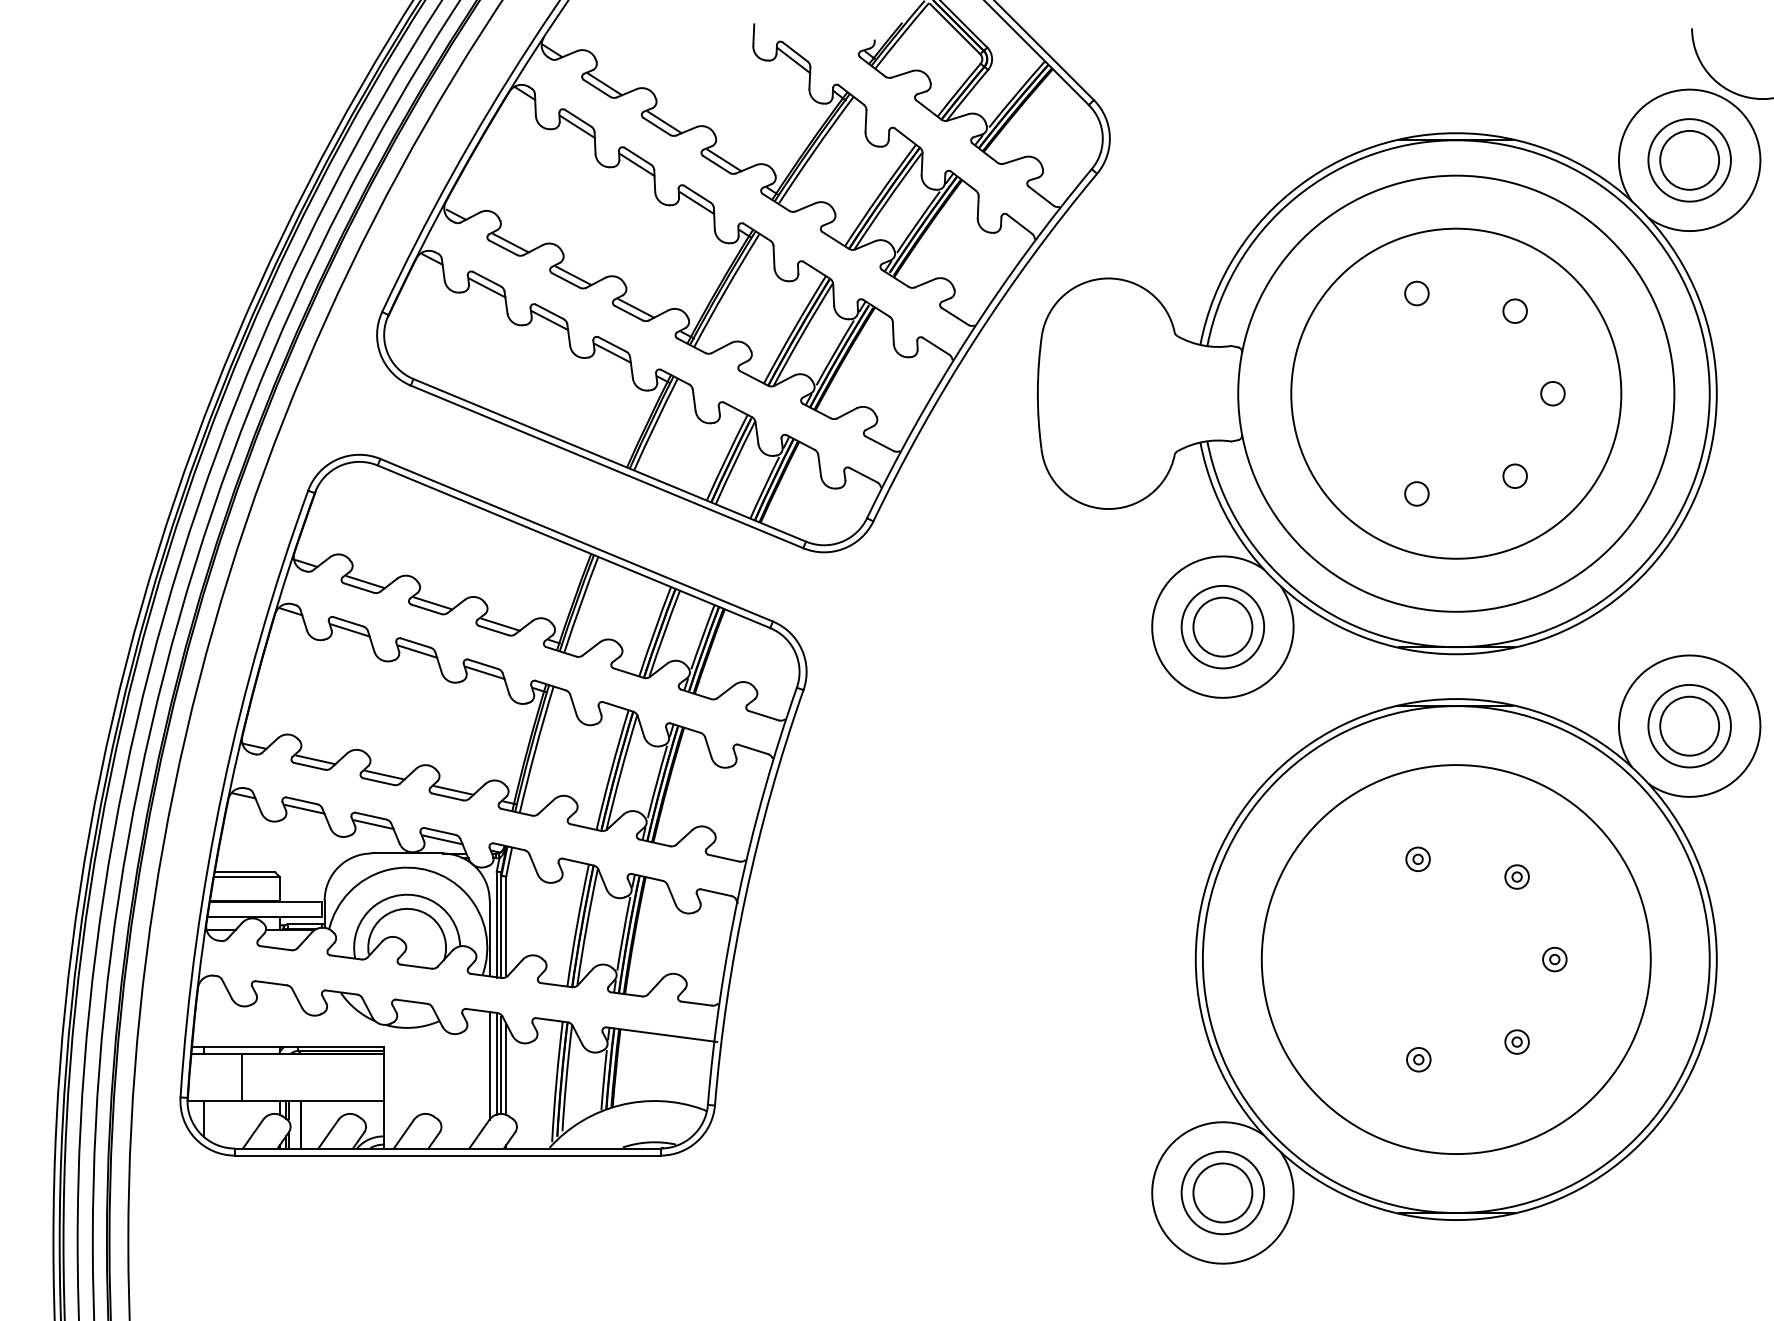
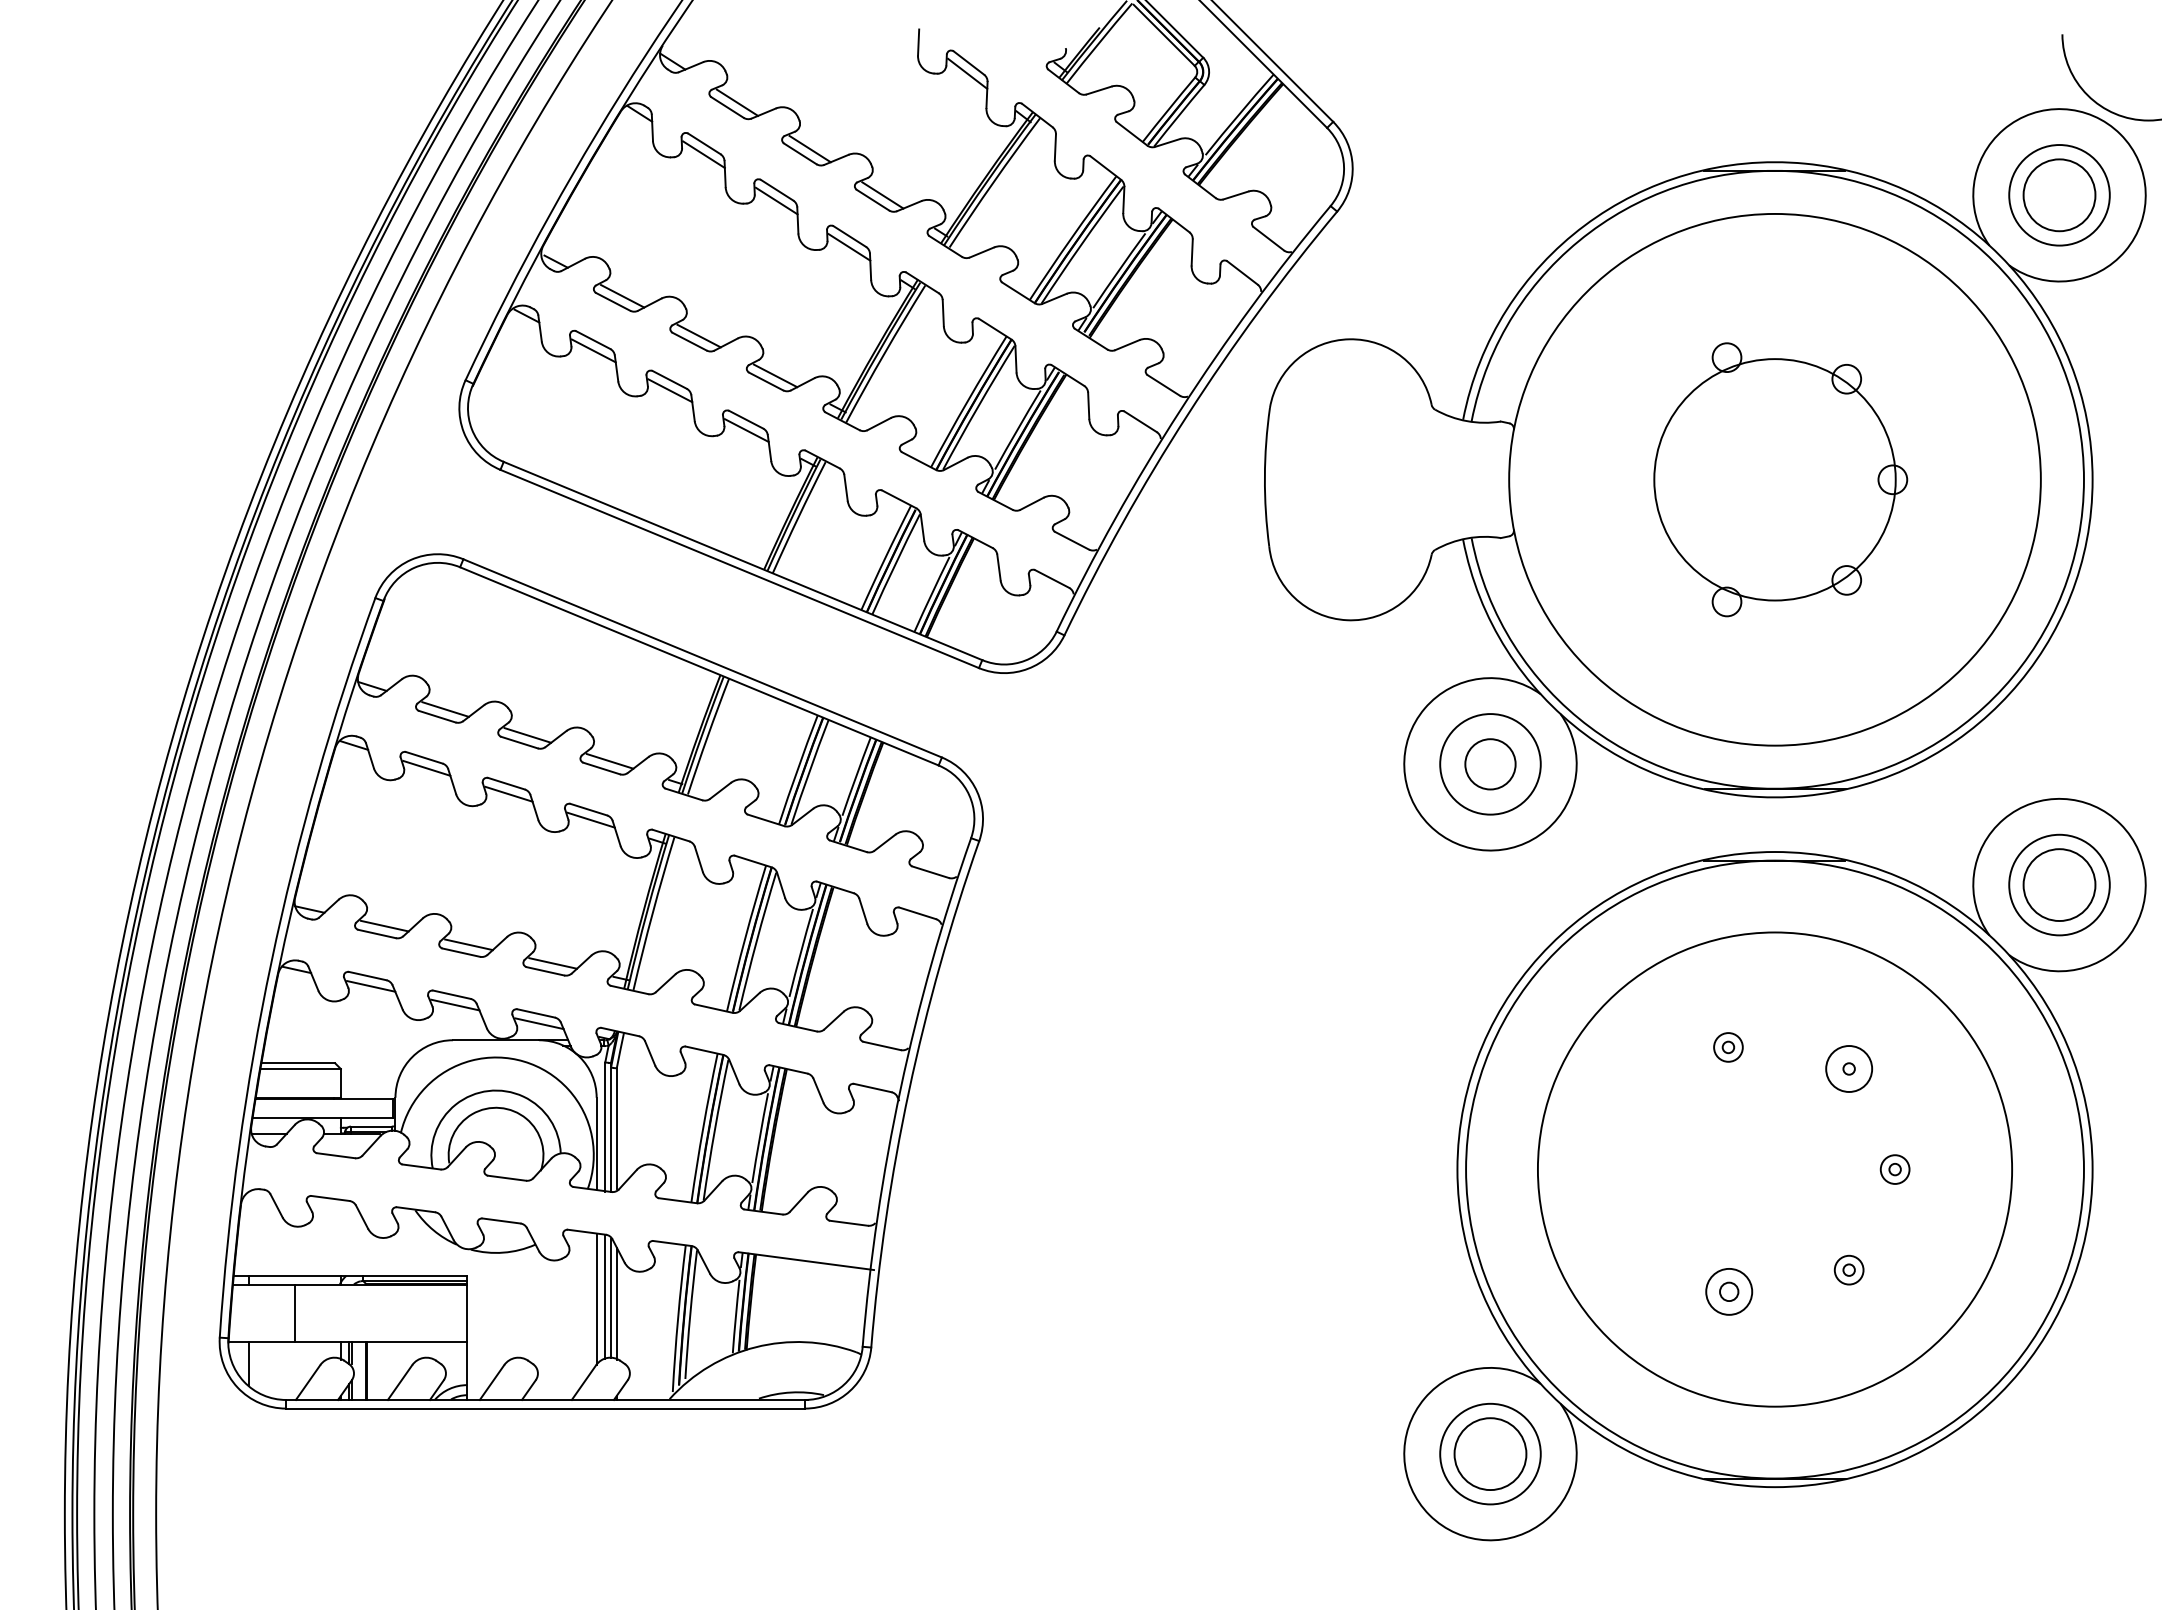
circle: (1455, 393) -> (1774, 479), size x0.6
circle: (1222, 627) -> (1490, 764), size x0.7
circle: (1516, 876) -> (1848, 1068), size x1.6
part: (1418, 1059) -> (1729, 1291), size x1.6

